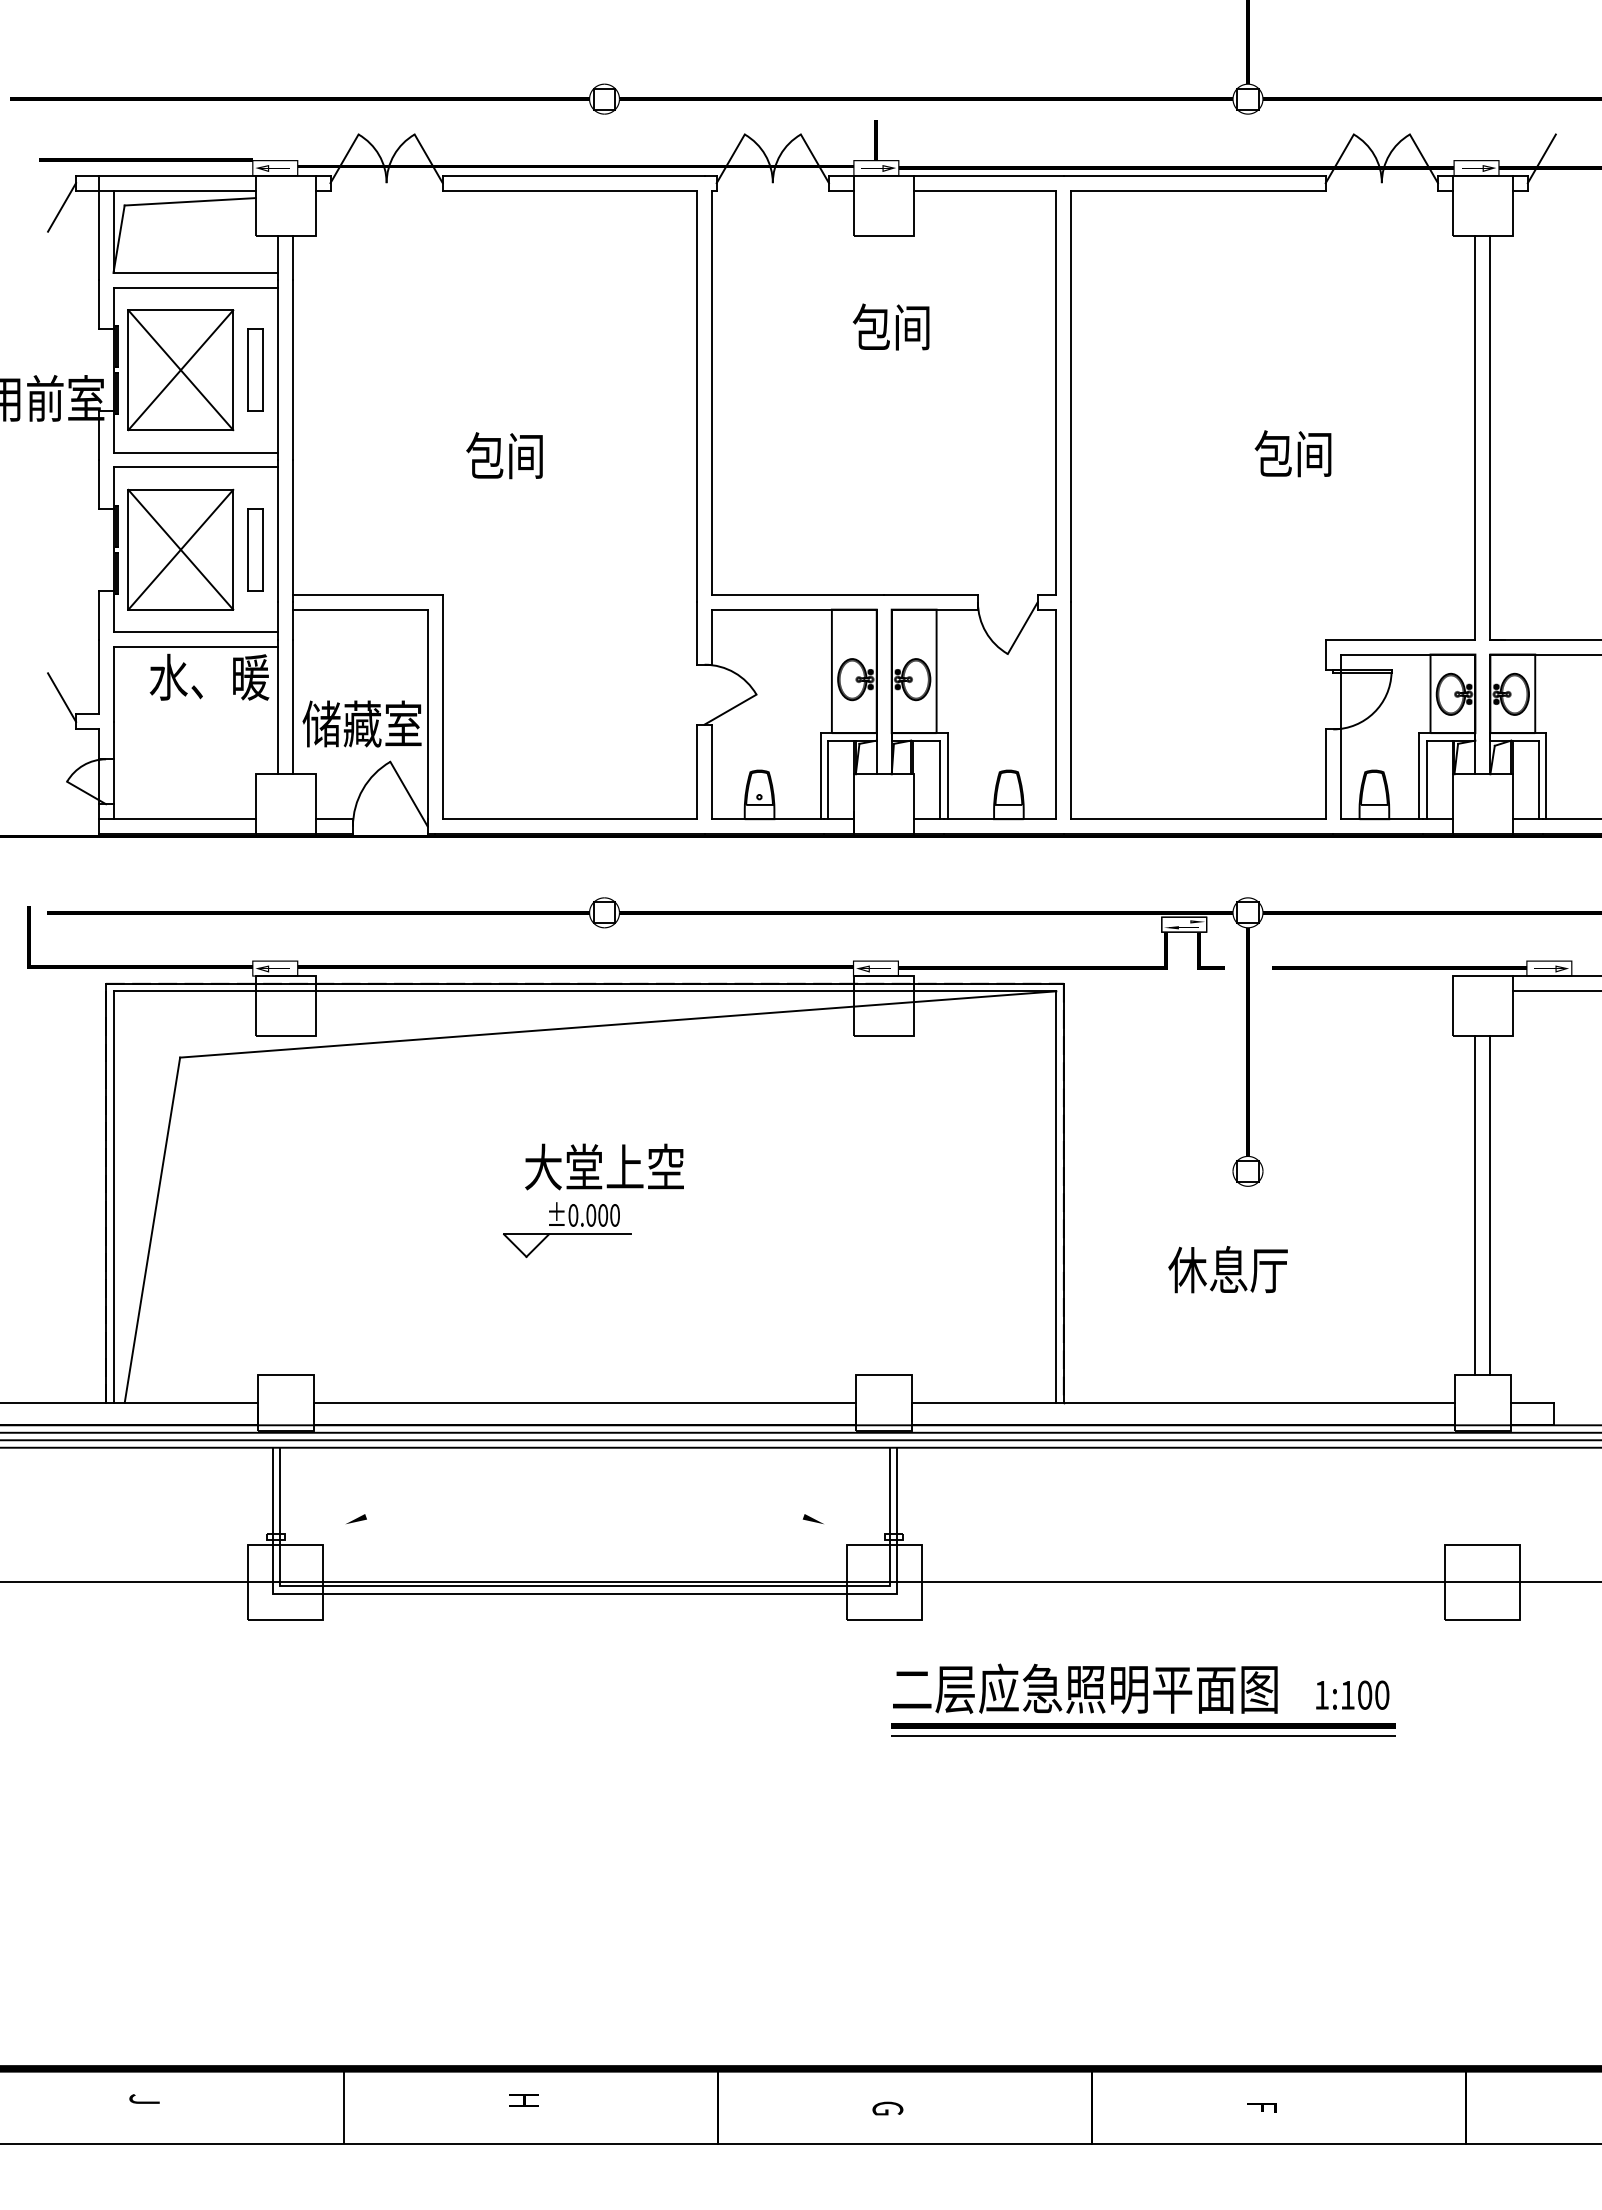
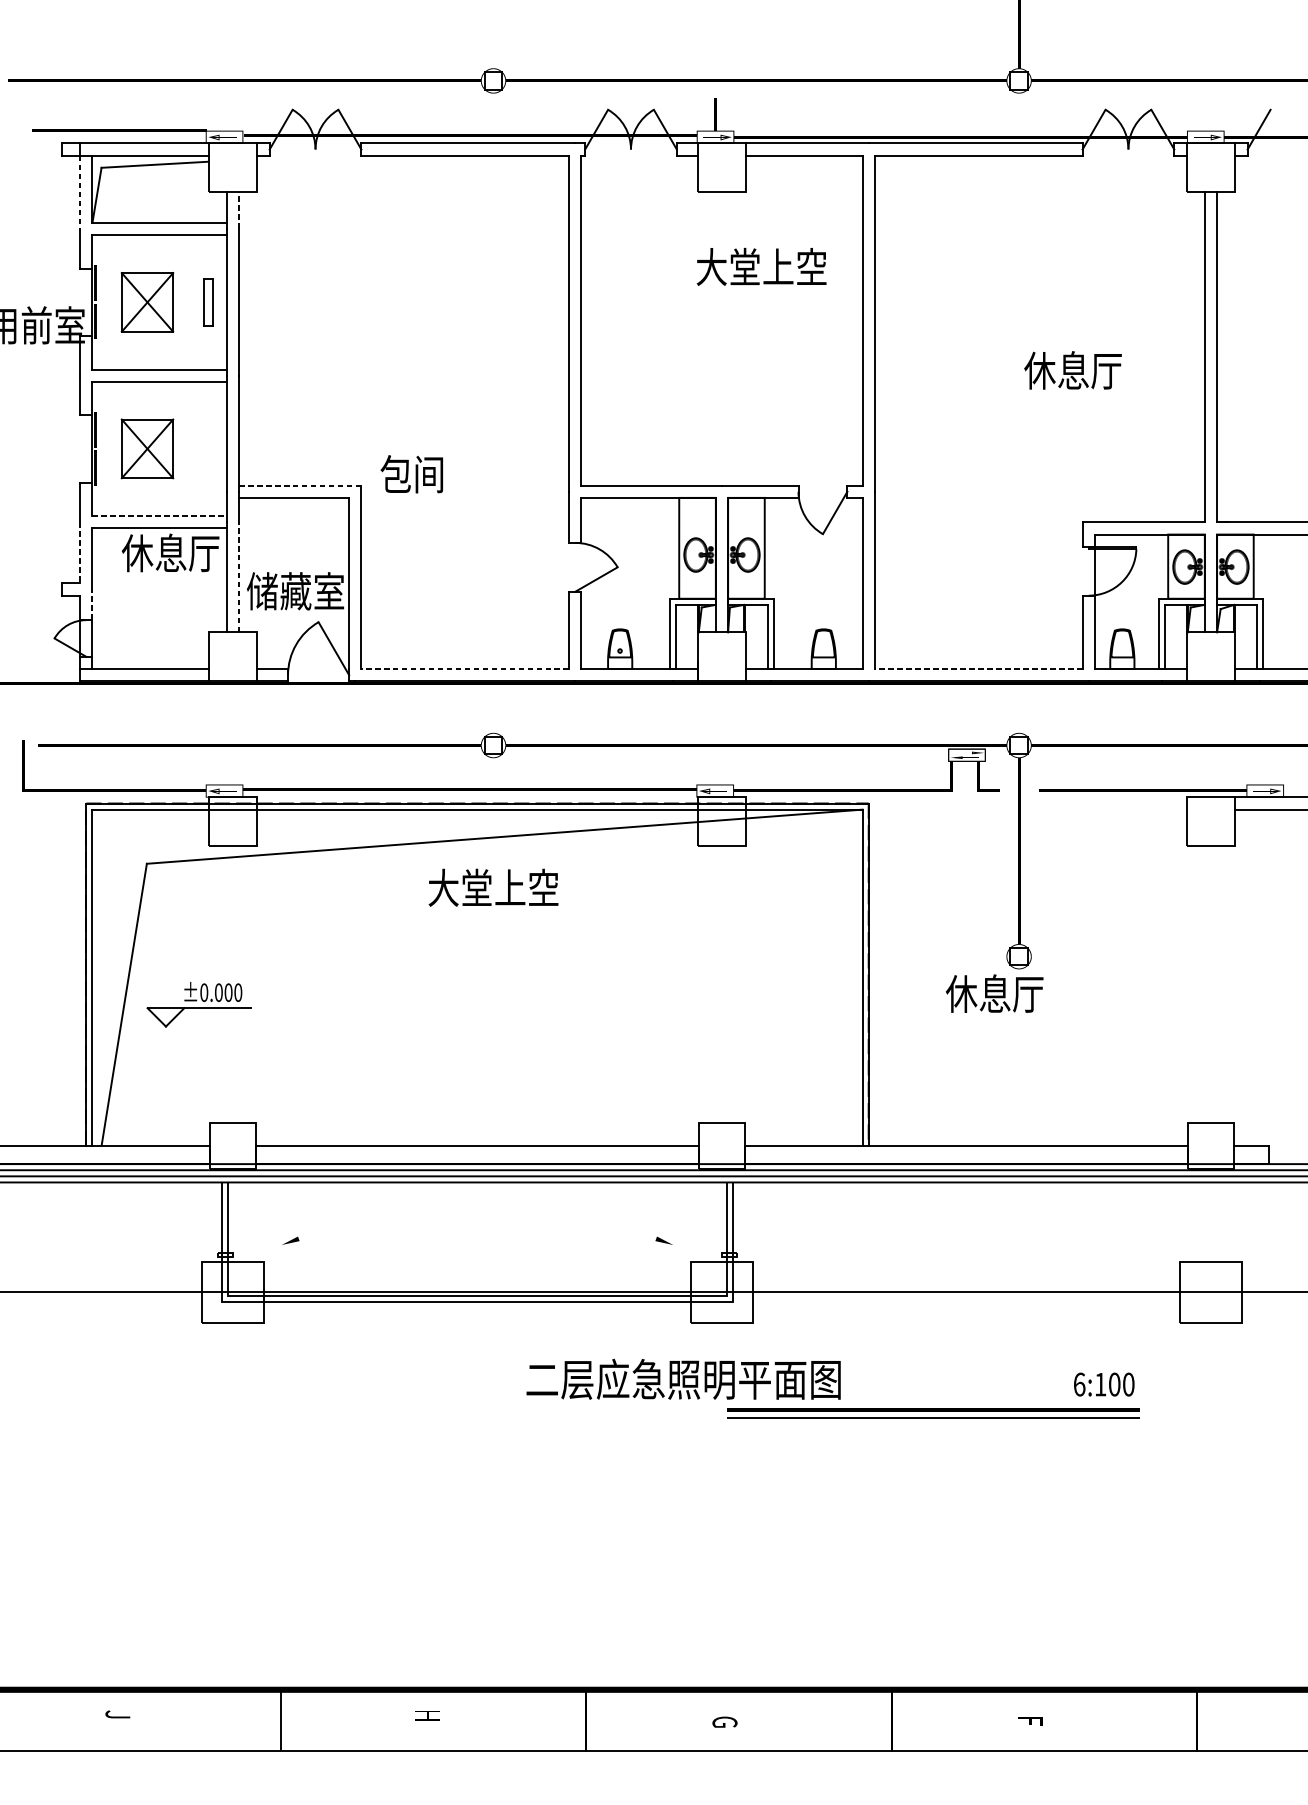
line: (62, 207) -> (50, 169), removed
line: (98, 235) -> (80, 192), solid -> dashed
line: (293, 257) -> (239, 210), solid -> dashed
text: (932, 326) -> (761, 266), 包间 -> 大堂上空
part: (255, 369) -> (208, 301), size x0.7
part: (180, 370) -> (147, 302), size x0.6
text: (1313, 453) -> (1072, 370), 包间 -> 休息厅
text: (504, 455) -> (411, 474), moved
part: (180, 549) -> (147, 448), size x0.6
part: (255, 549) -> (208, 448), removed
line: (367, 594) -> (299, 485), solid -> dashed
line: (196, 632) -> (160, 516), solid -> dashed
text: (209, 676) -> (170, 552), 水、暖 -> 休息厅
line: (98, 677) -> (80, 553), solid -> dashed
line: (62, 697) -> (50, 569), removed
line: (293, 706) -> (239, 577), solid -> dashed
line: (113, 740) -> (92, 604), solid -> dashed
line: (569, 819) -> (464, 669), solid -> dashed
line: (1198, 819) -> (978, 669), solid -> dashed
text: (604, 1166) -> (493, 887), moved
line: (1475, 1205) -> (1204, 984), removed
line: (1490, 1205) -> (1217, 984), removed
part: (567, 1230) -> (199, 1005), moved
text: (1227, 1269) -> (994, 993), moved
text: (1085, 1688) -> (683, 1379), moved
text: (1322, 1694) -> (1079, 1384), 1:100 -> 6:100

